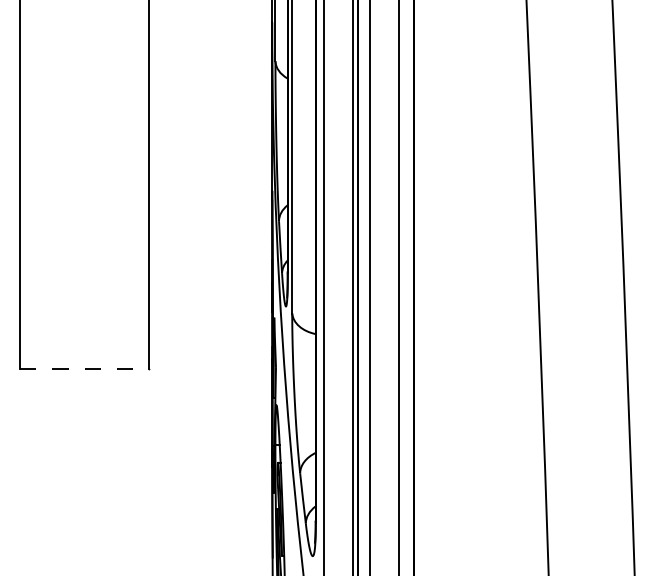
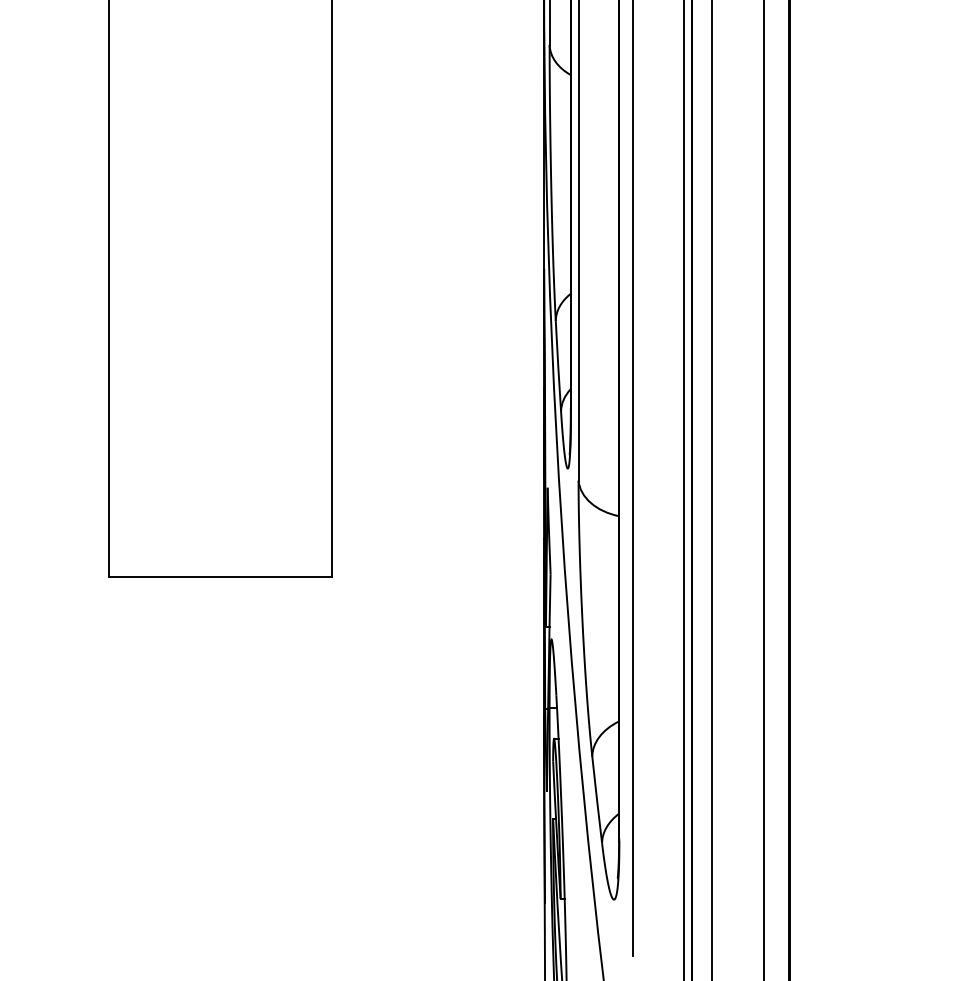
line: (84, 369) -> (219, 577), dashed -> solid

